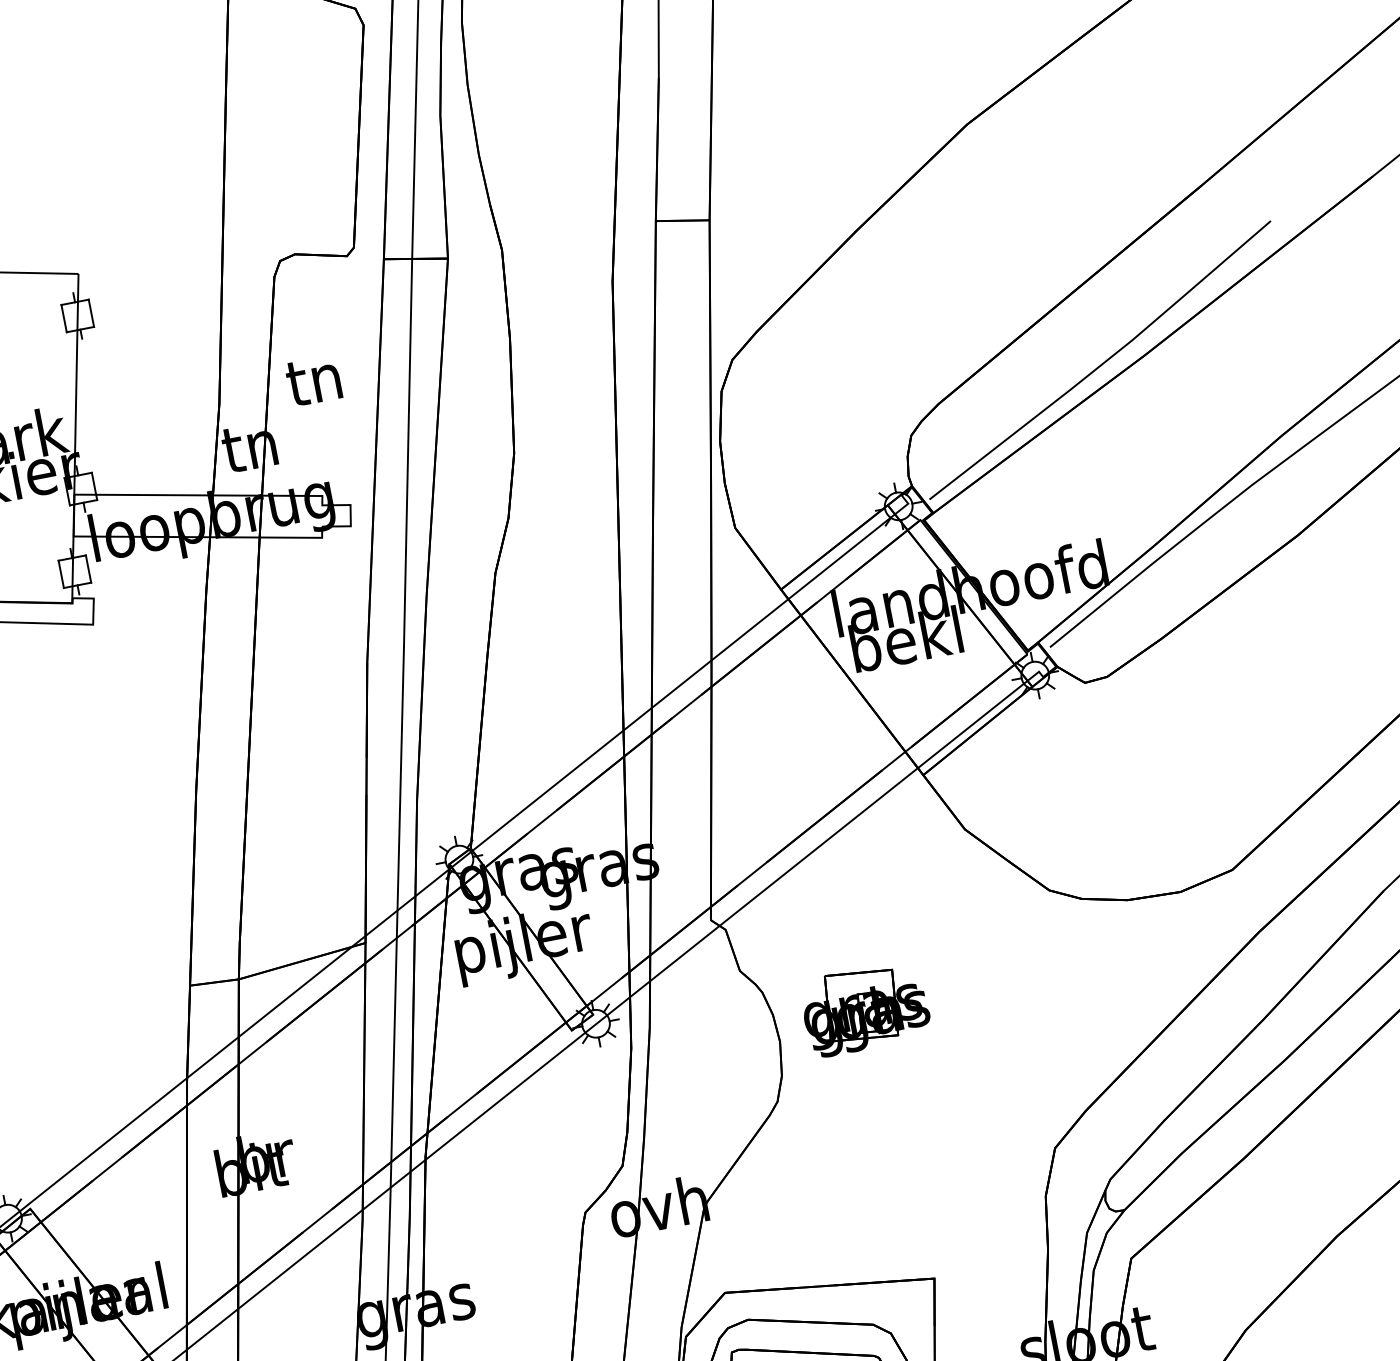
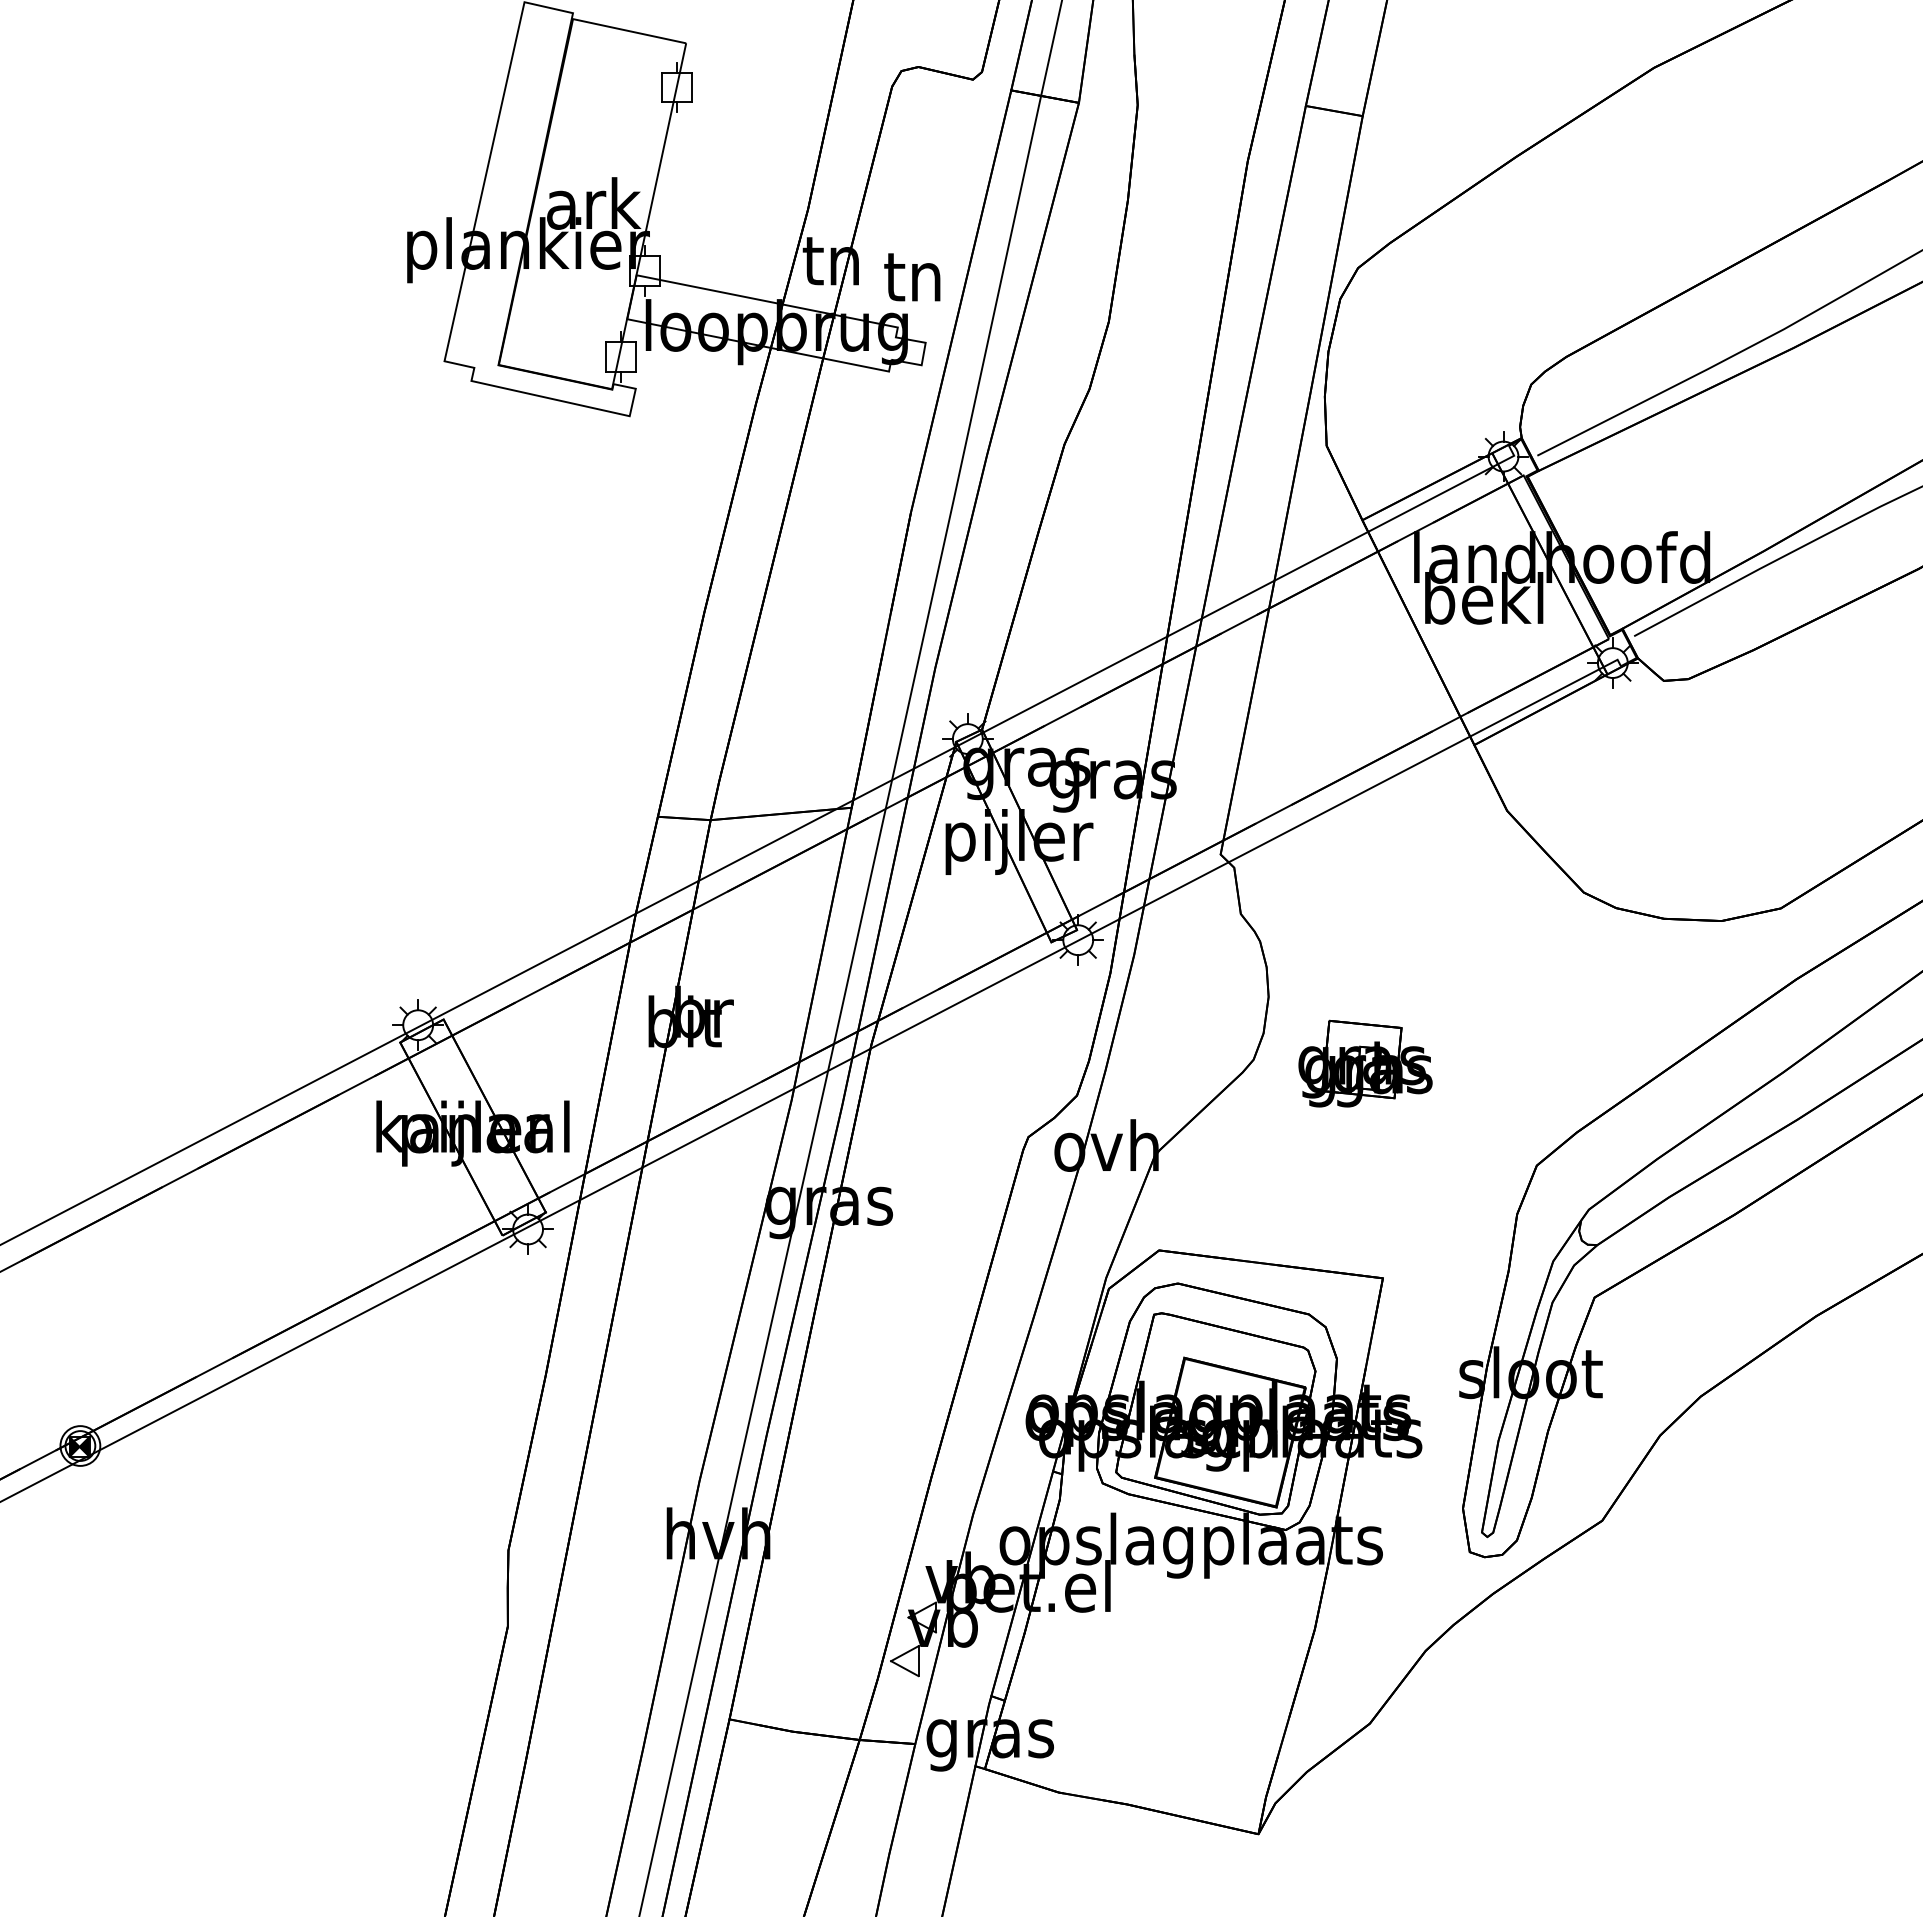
text: (313, 381) -> (912, 277), moved
part: (865, 1008) -> (1365, 1063), moved

